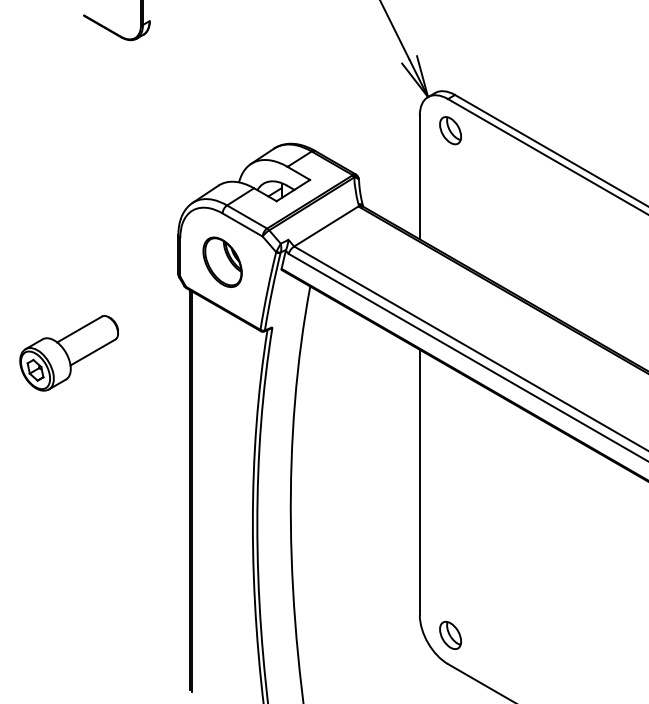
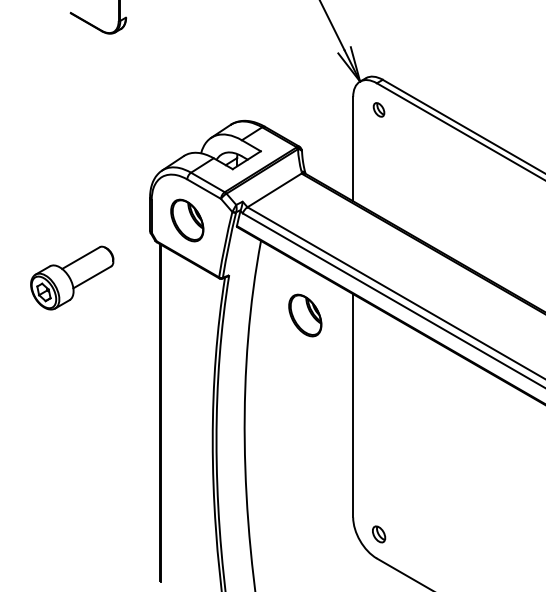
part: (449, 130) -> (378, 109), size x0.6
part: (69, 352) -> (72, 277), moved
part: (363, 375) -> (305, 315), added
part: (449, 635) -> (378, 534), size x0.7

